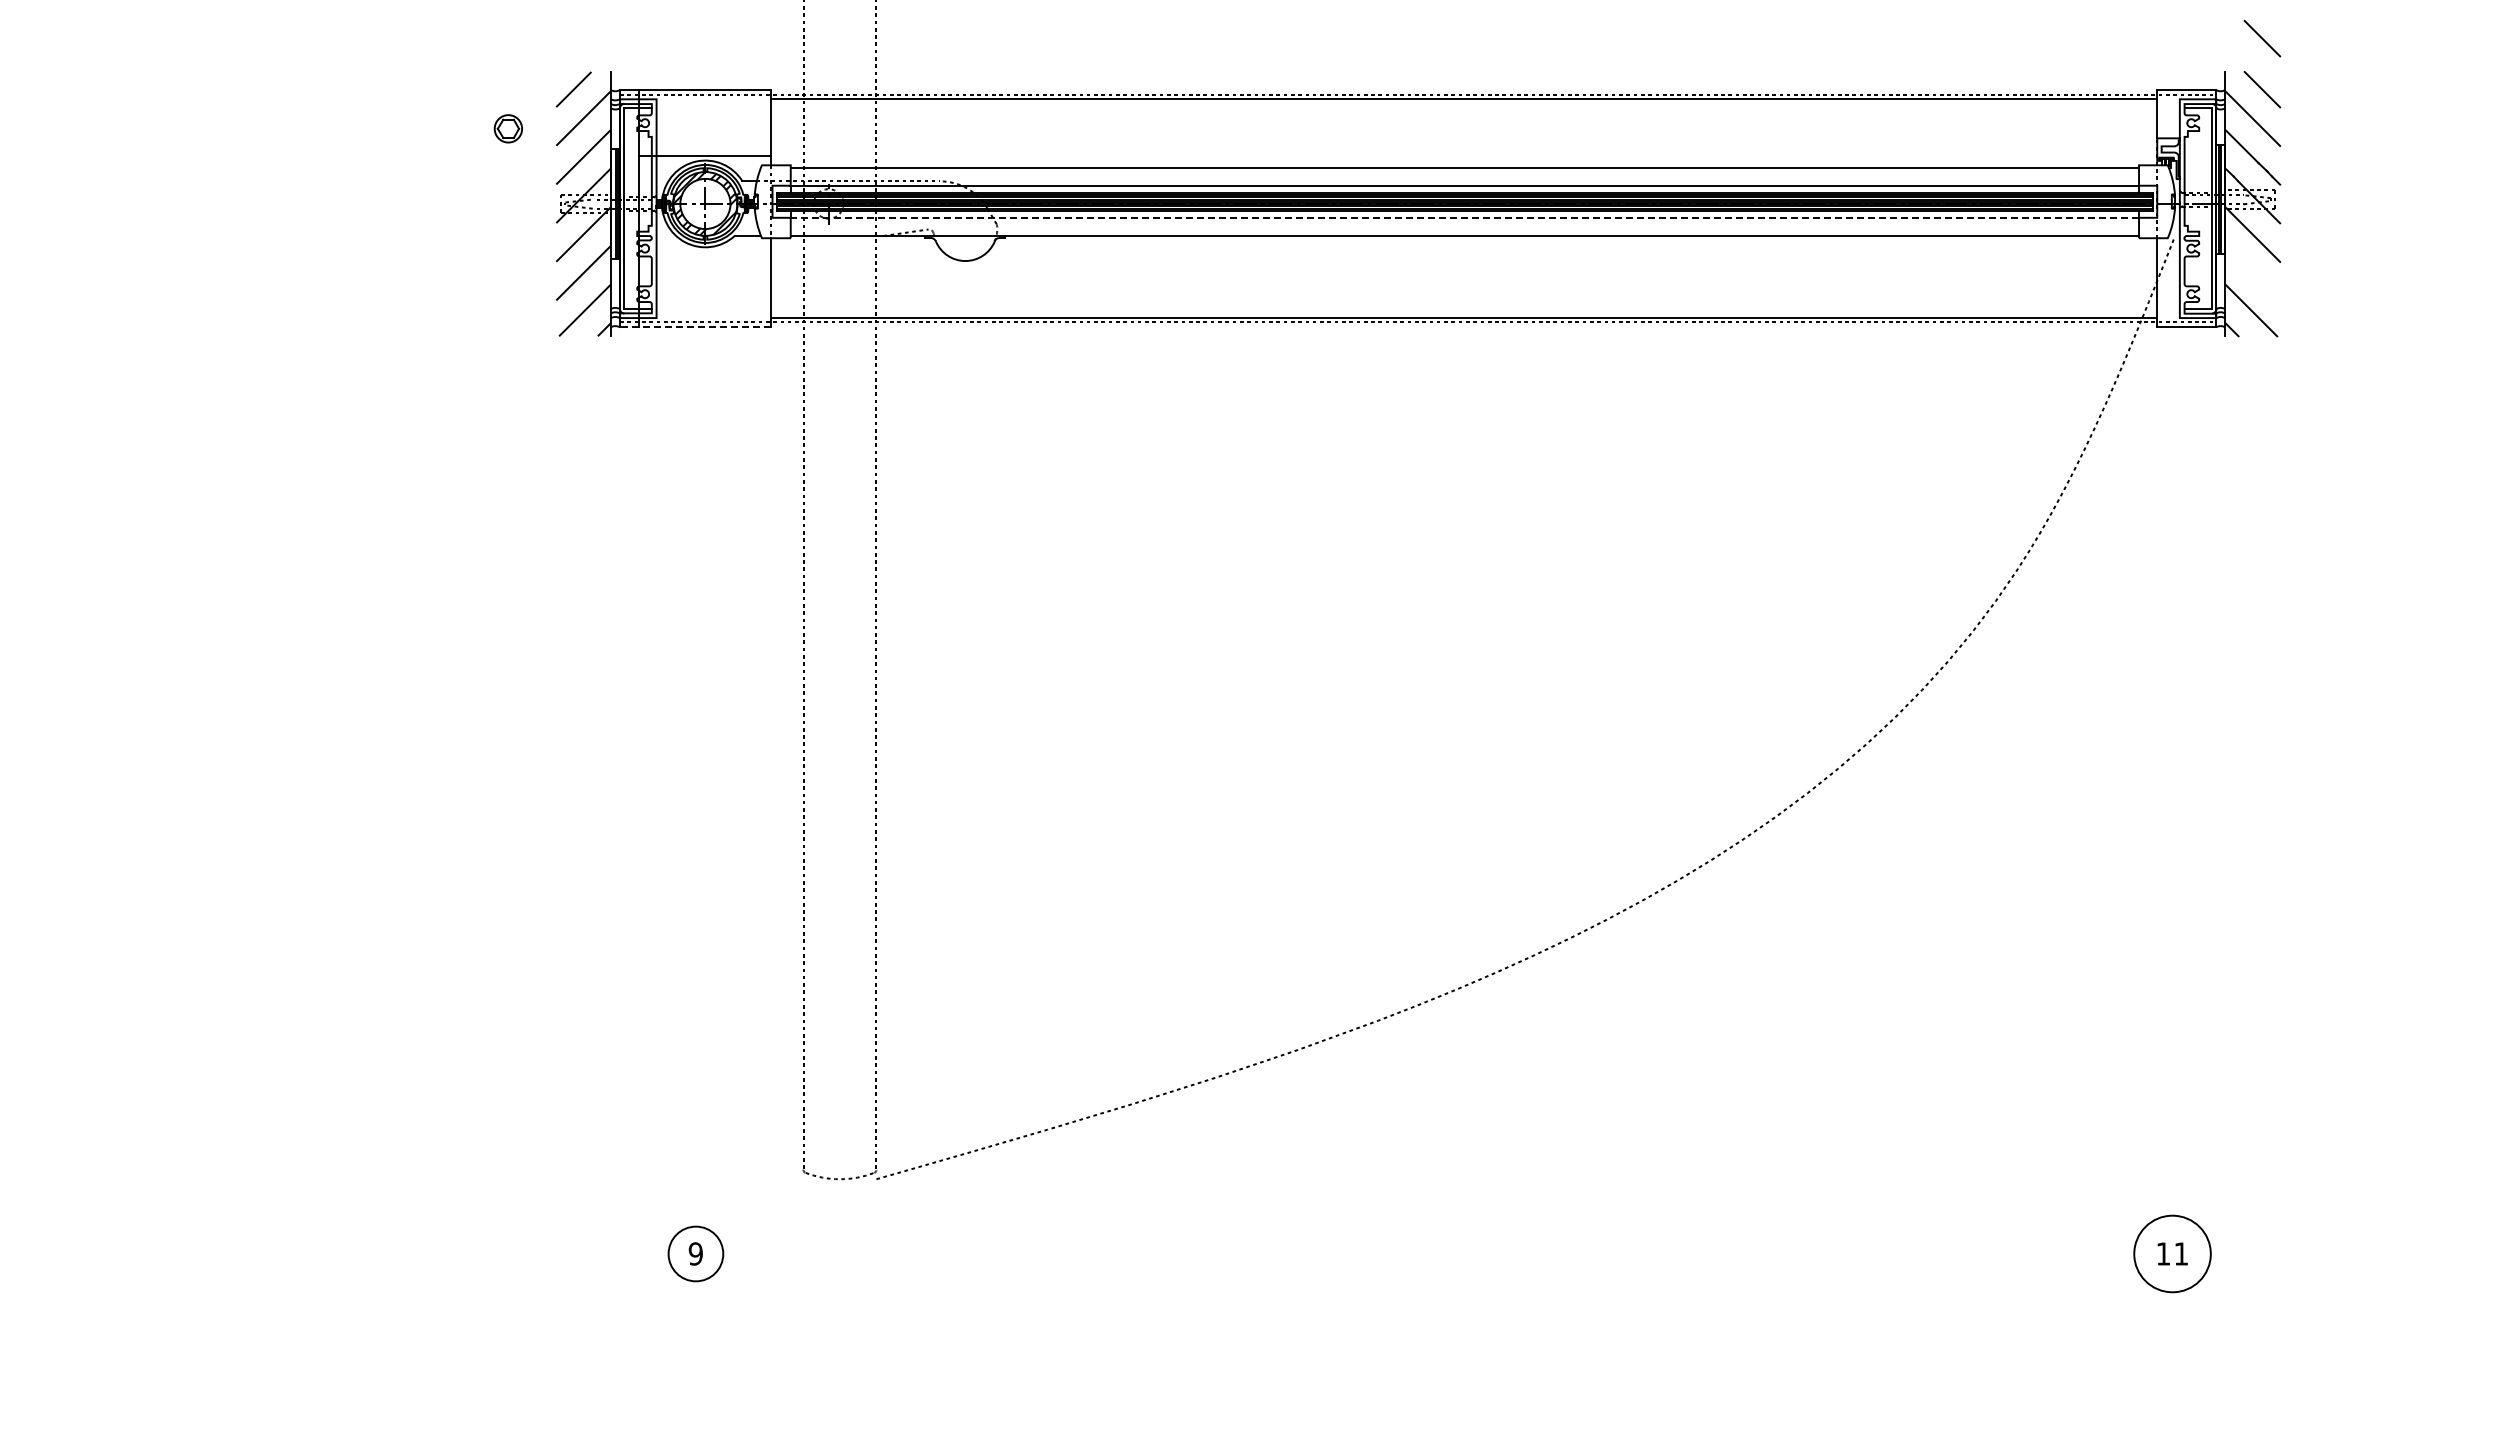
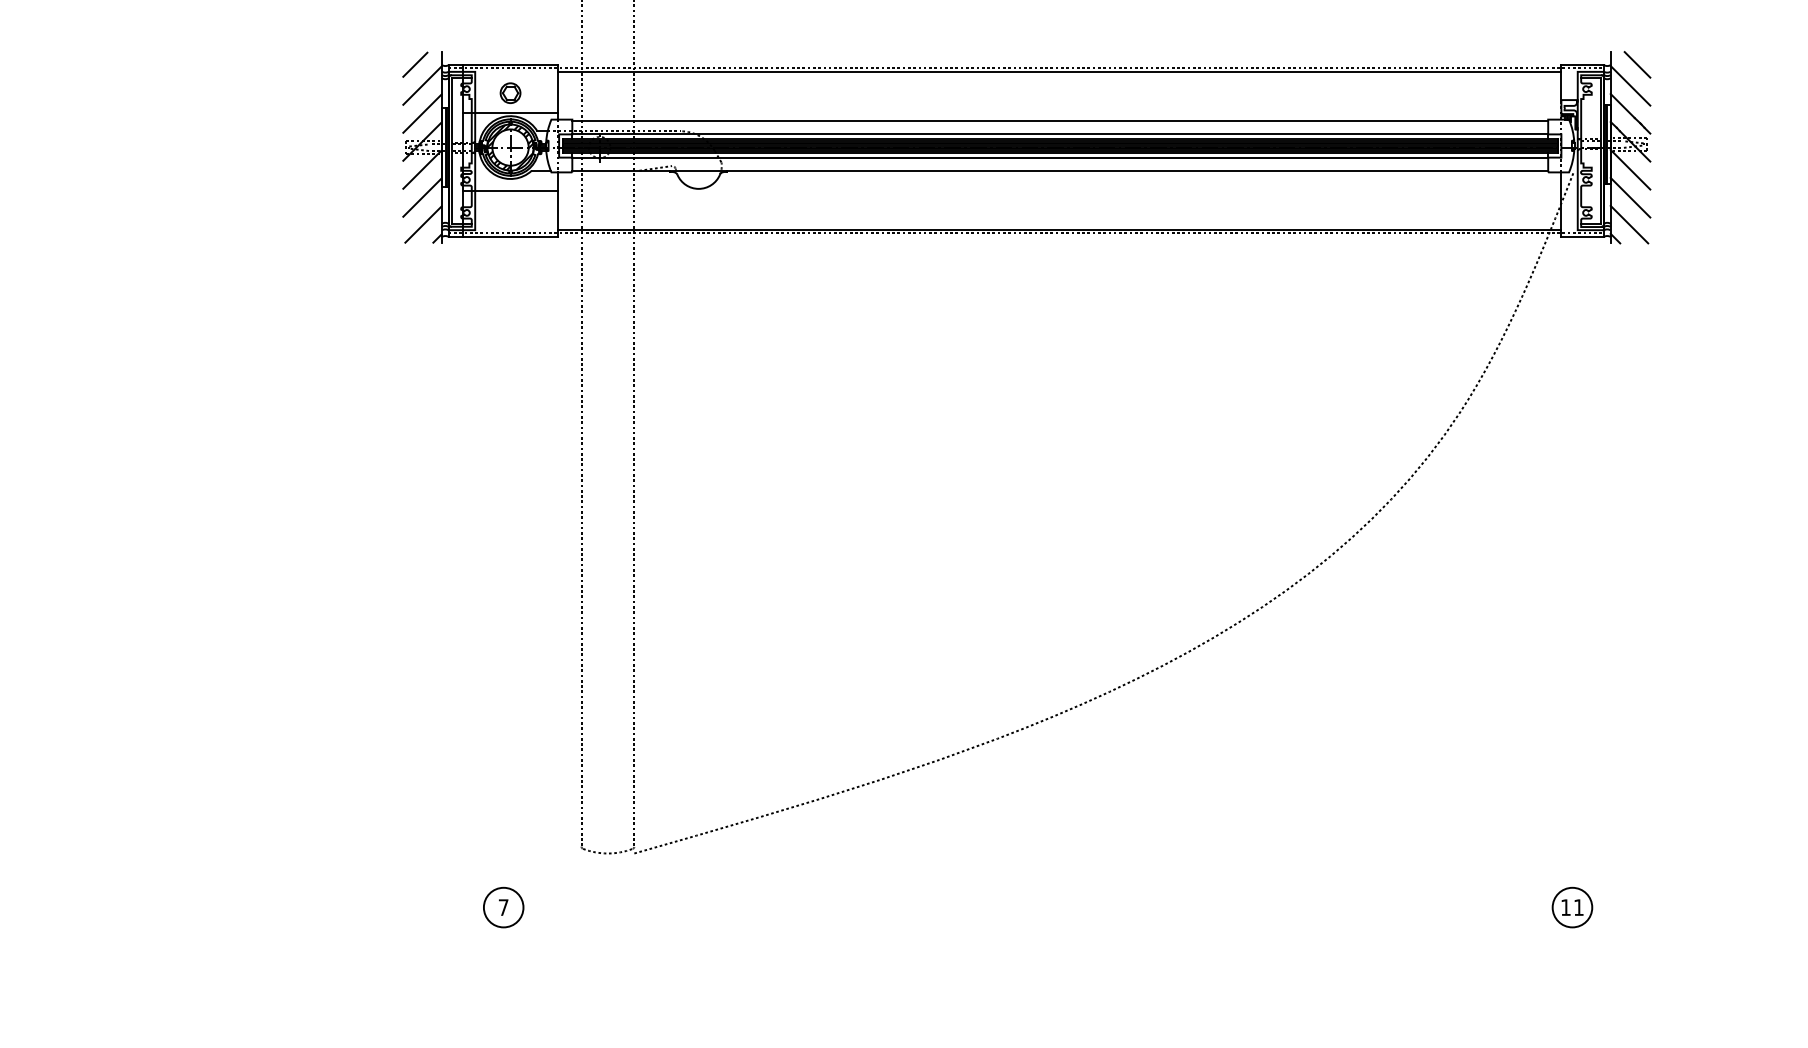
line: (2262, 38) -> (1637, 27), removed
part: (507, 128) -> (509, 92), moved
line: (1463, 217) -> (1059, 157), dashed -> solid
line: (705, 263) -> (510, 190), added
line: (2252, 272) -> (1630, 197), added
line: (695, 327) -> (503, 237), dashed -> solid
text: (695, 1253) -> (503, 907), 9 -> 7
circle: (2172, 1253) -> (1572, 907), size x0.71

